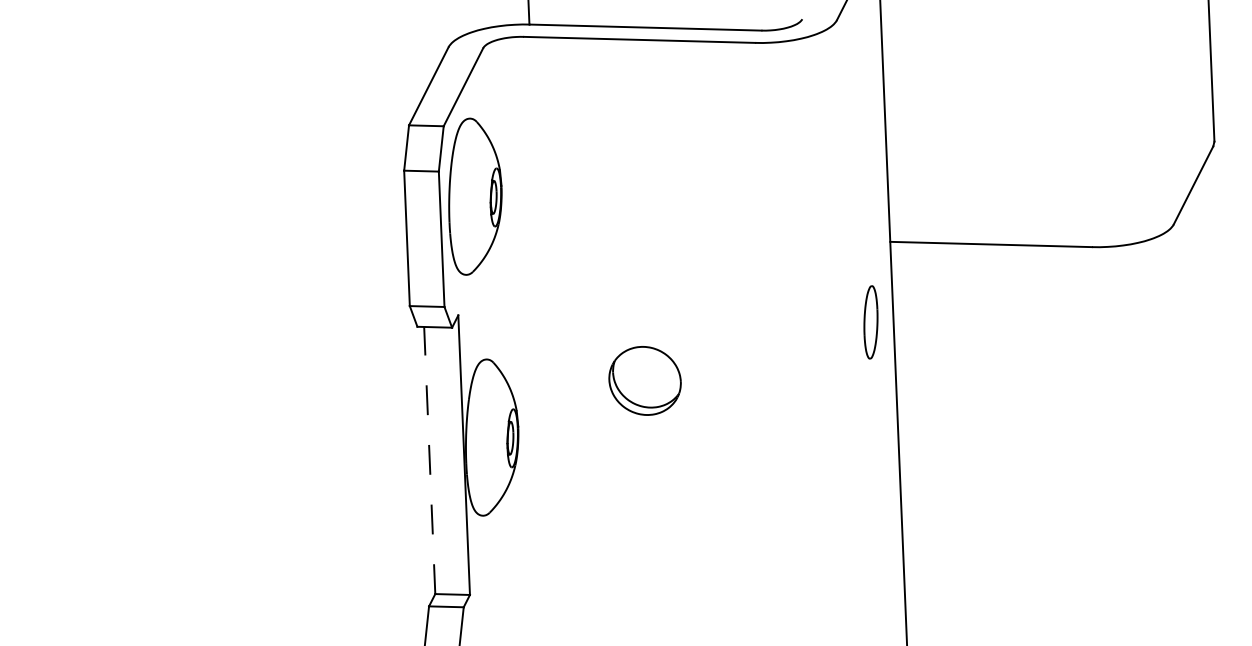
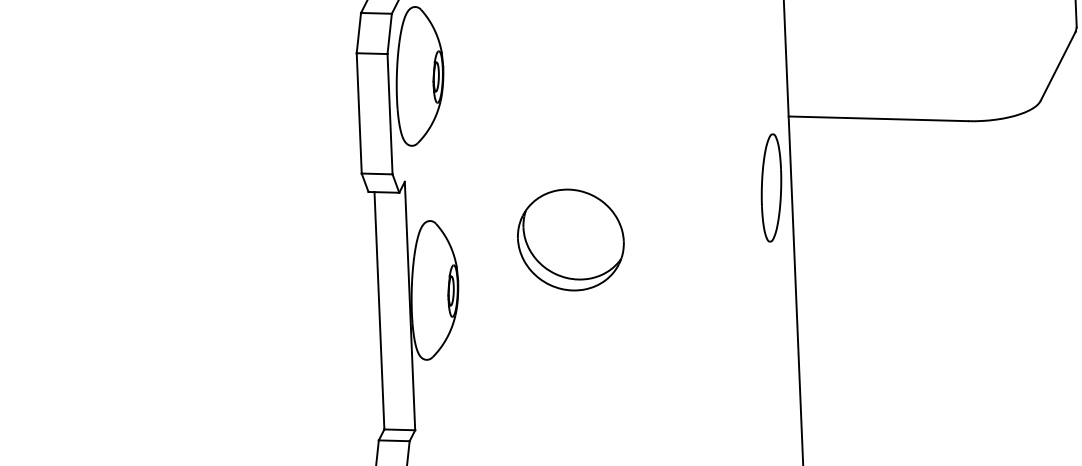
part: (870, 322) -> (771, 188), size x1.67
part: (644, 380) -> (570, 239), size x1.67
line: (429, 460) -> (379, 310), dashed -> solid

